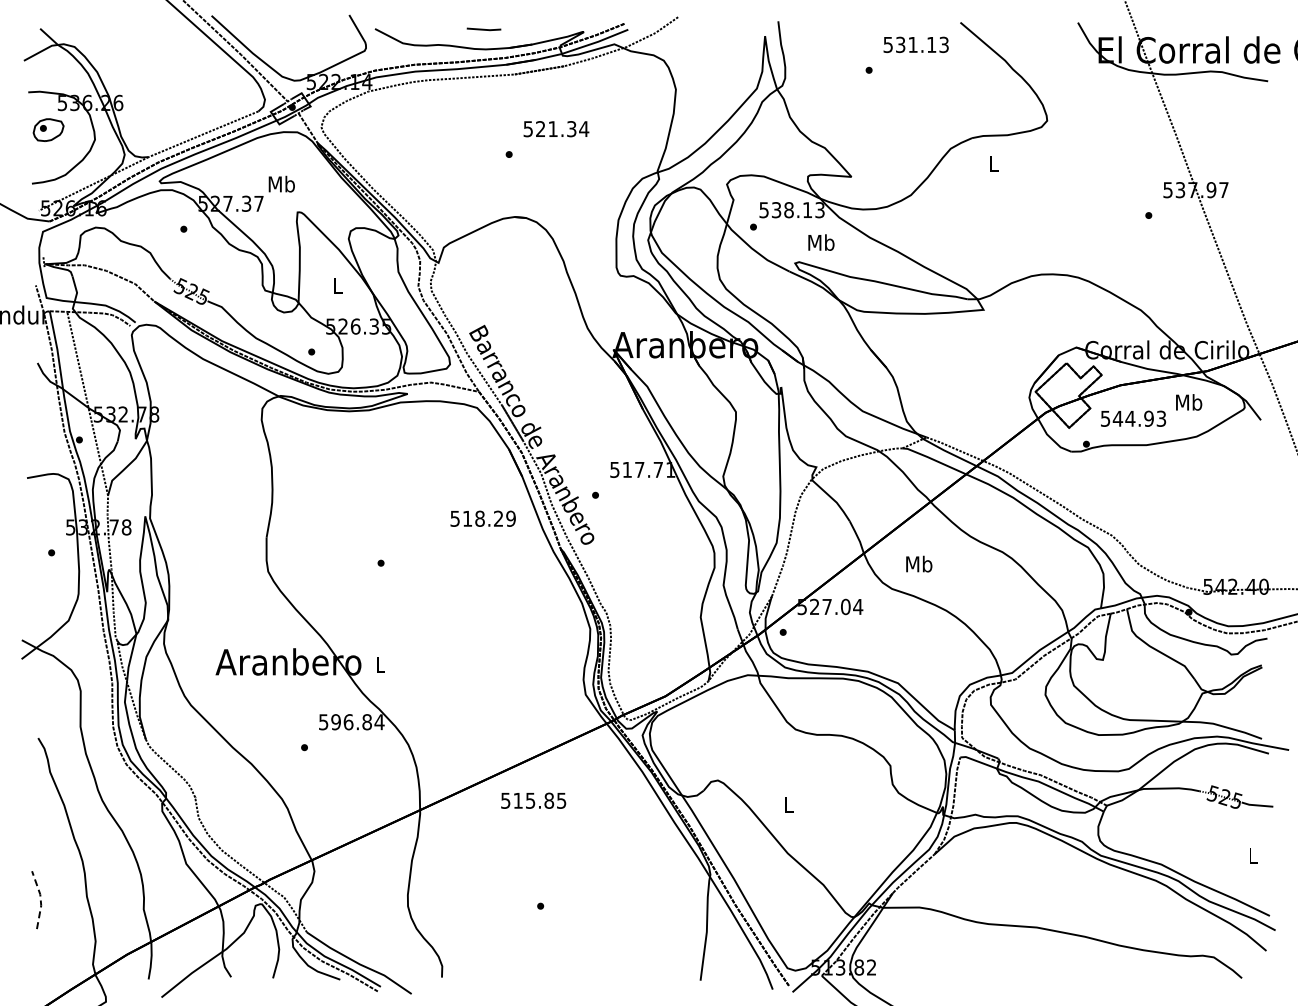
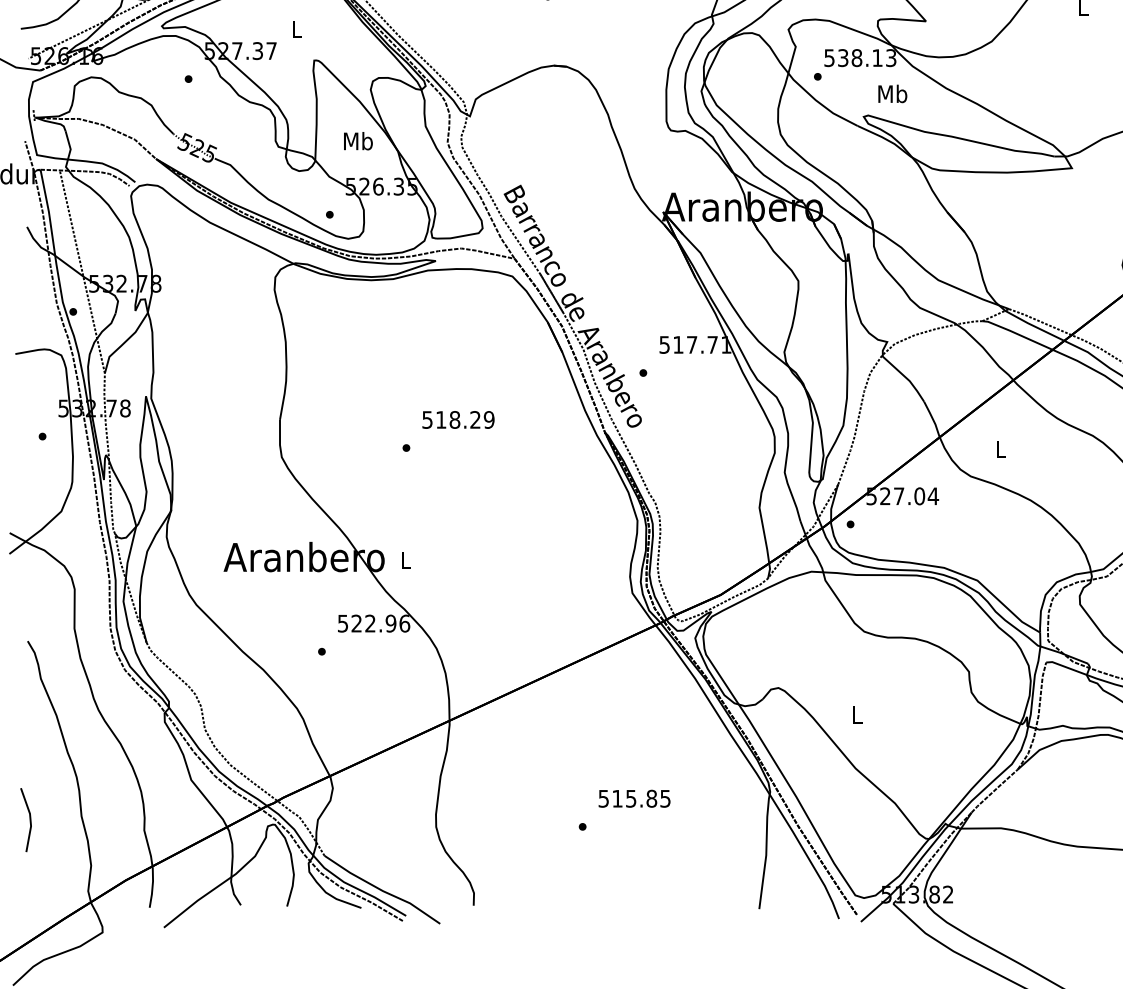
text: (281, 183) -> (296, 28), Mb -> L
text: (337, 285) -> (358, 141), L -> Mb
text: (482, 518) -> (457, 419), moved
text: (919, 563) -> (1001, 448), Mb -> L
text: (357, 722) -> (380, 623), 596.84 -> 522.96
text: (533, 800) -> (634, 798), moved
line: (40, 899) -> (30, 819), dashed -> solid

